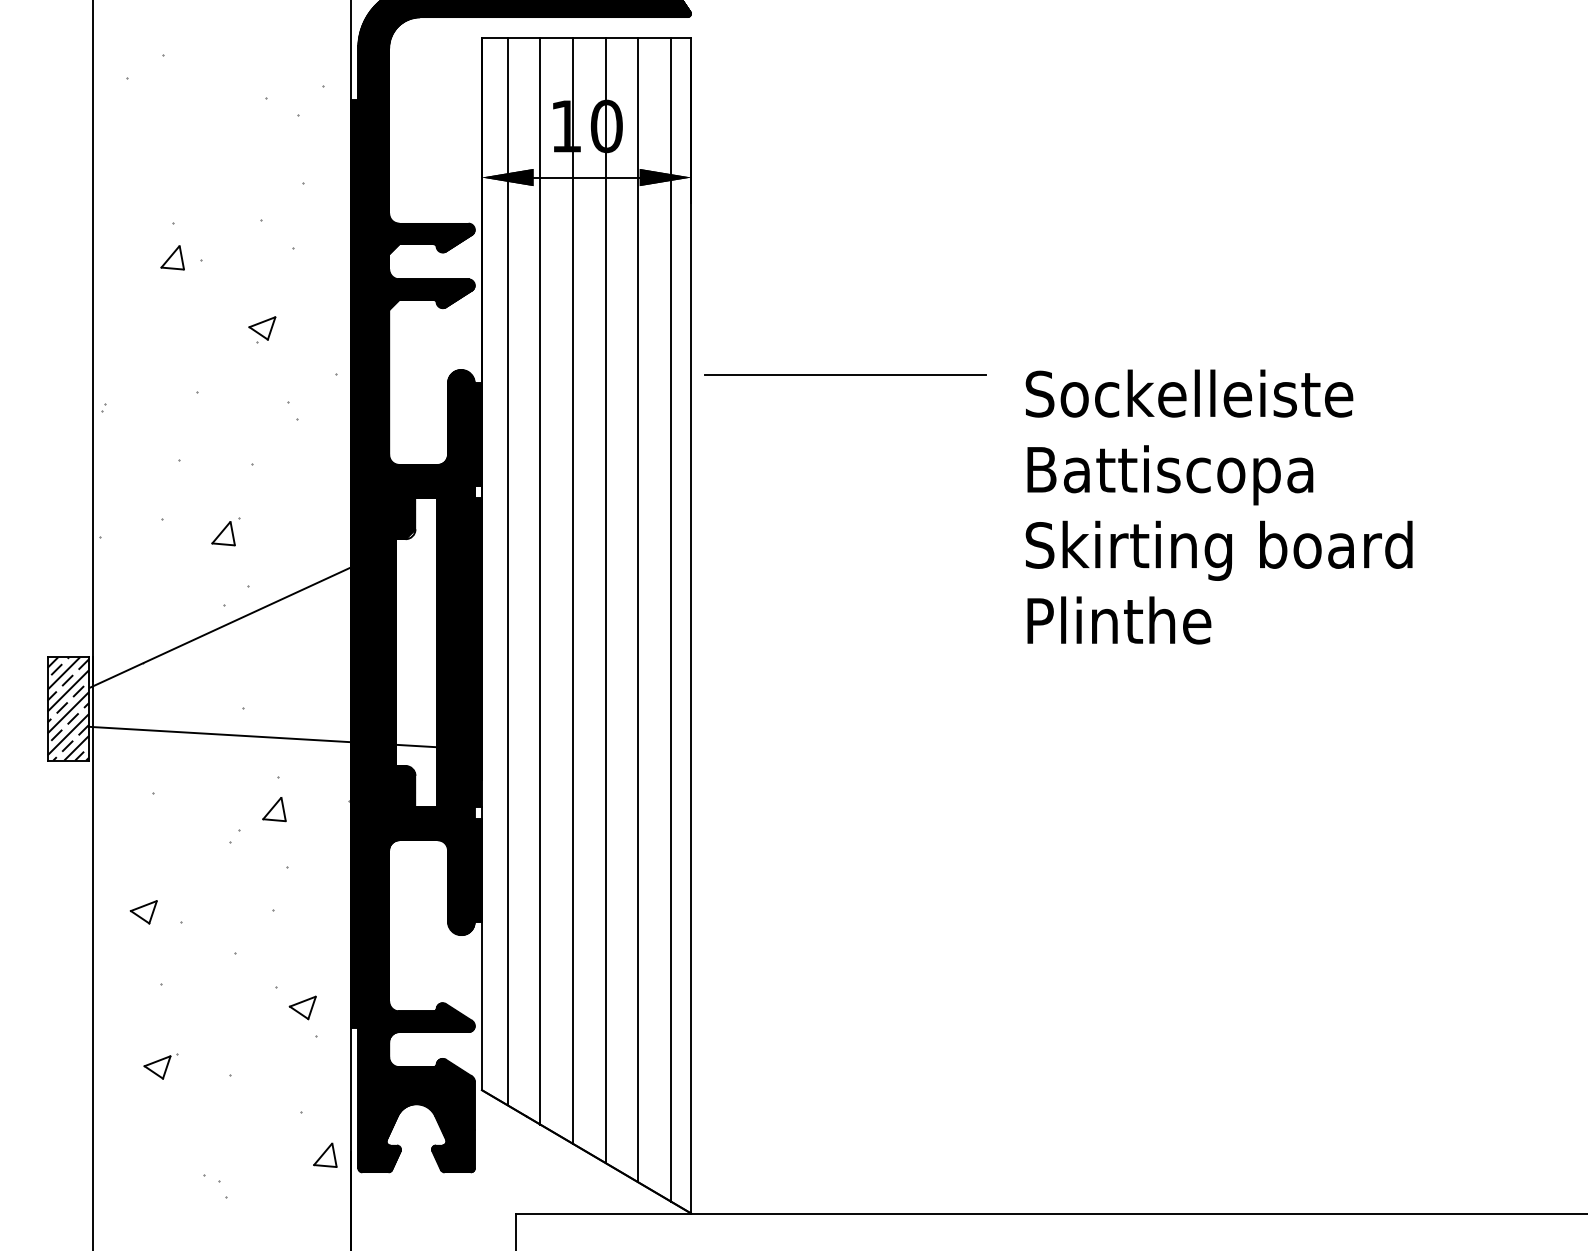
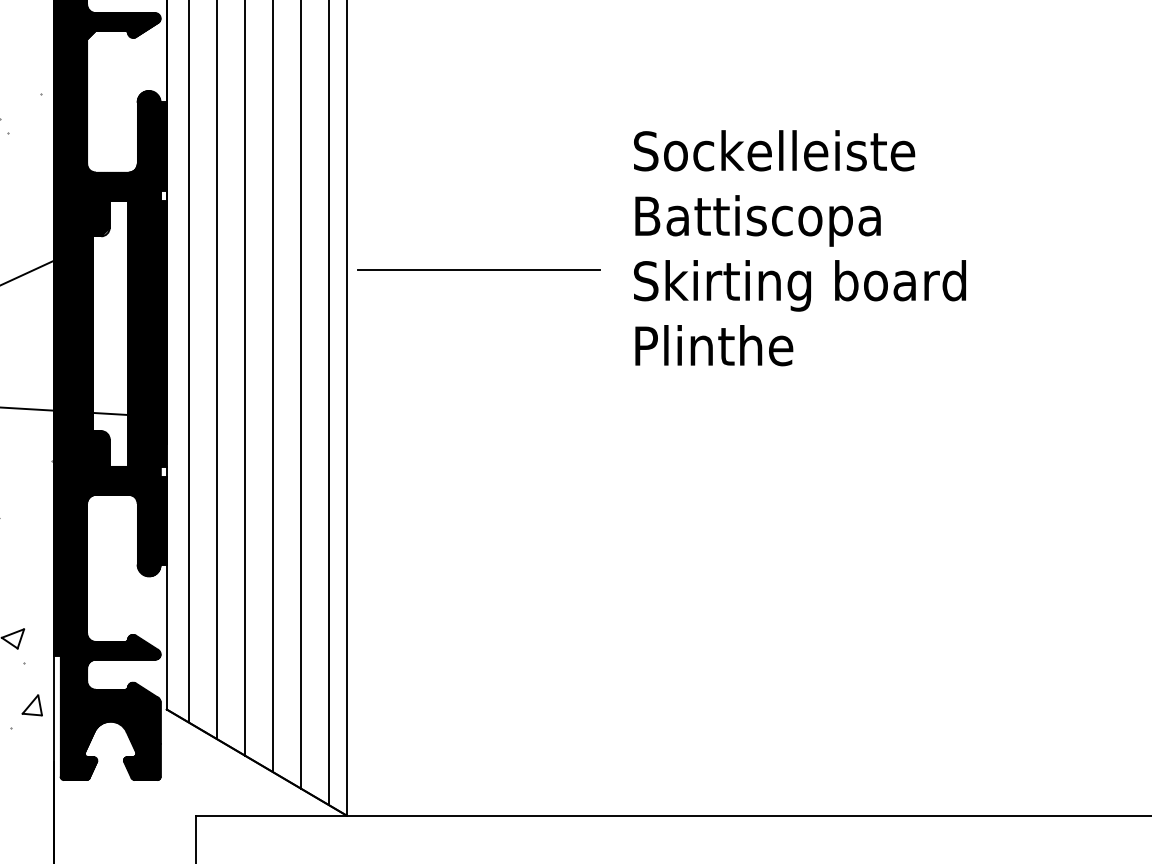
line: (845, 374) -> (479, 269), moved
text: (1218, 506) -> (799, 247), moved
part: (325, 1154) -> (32, 704), moved

